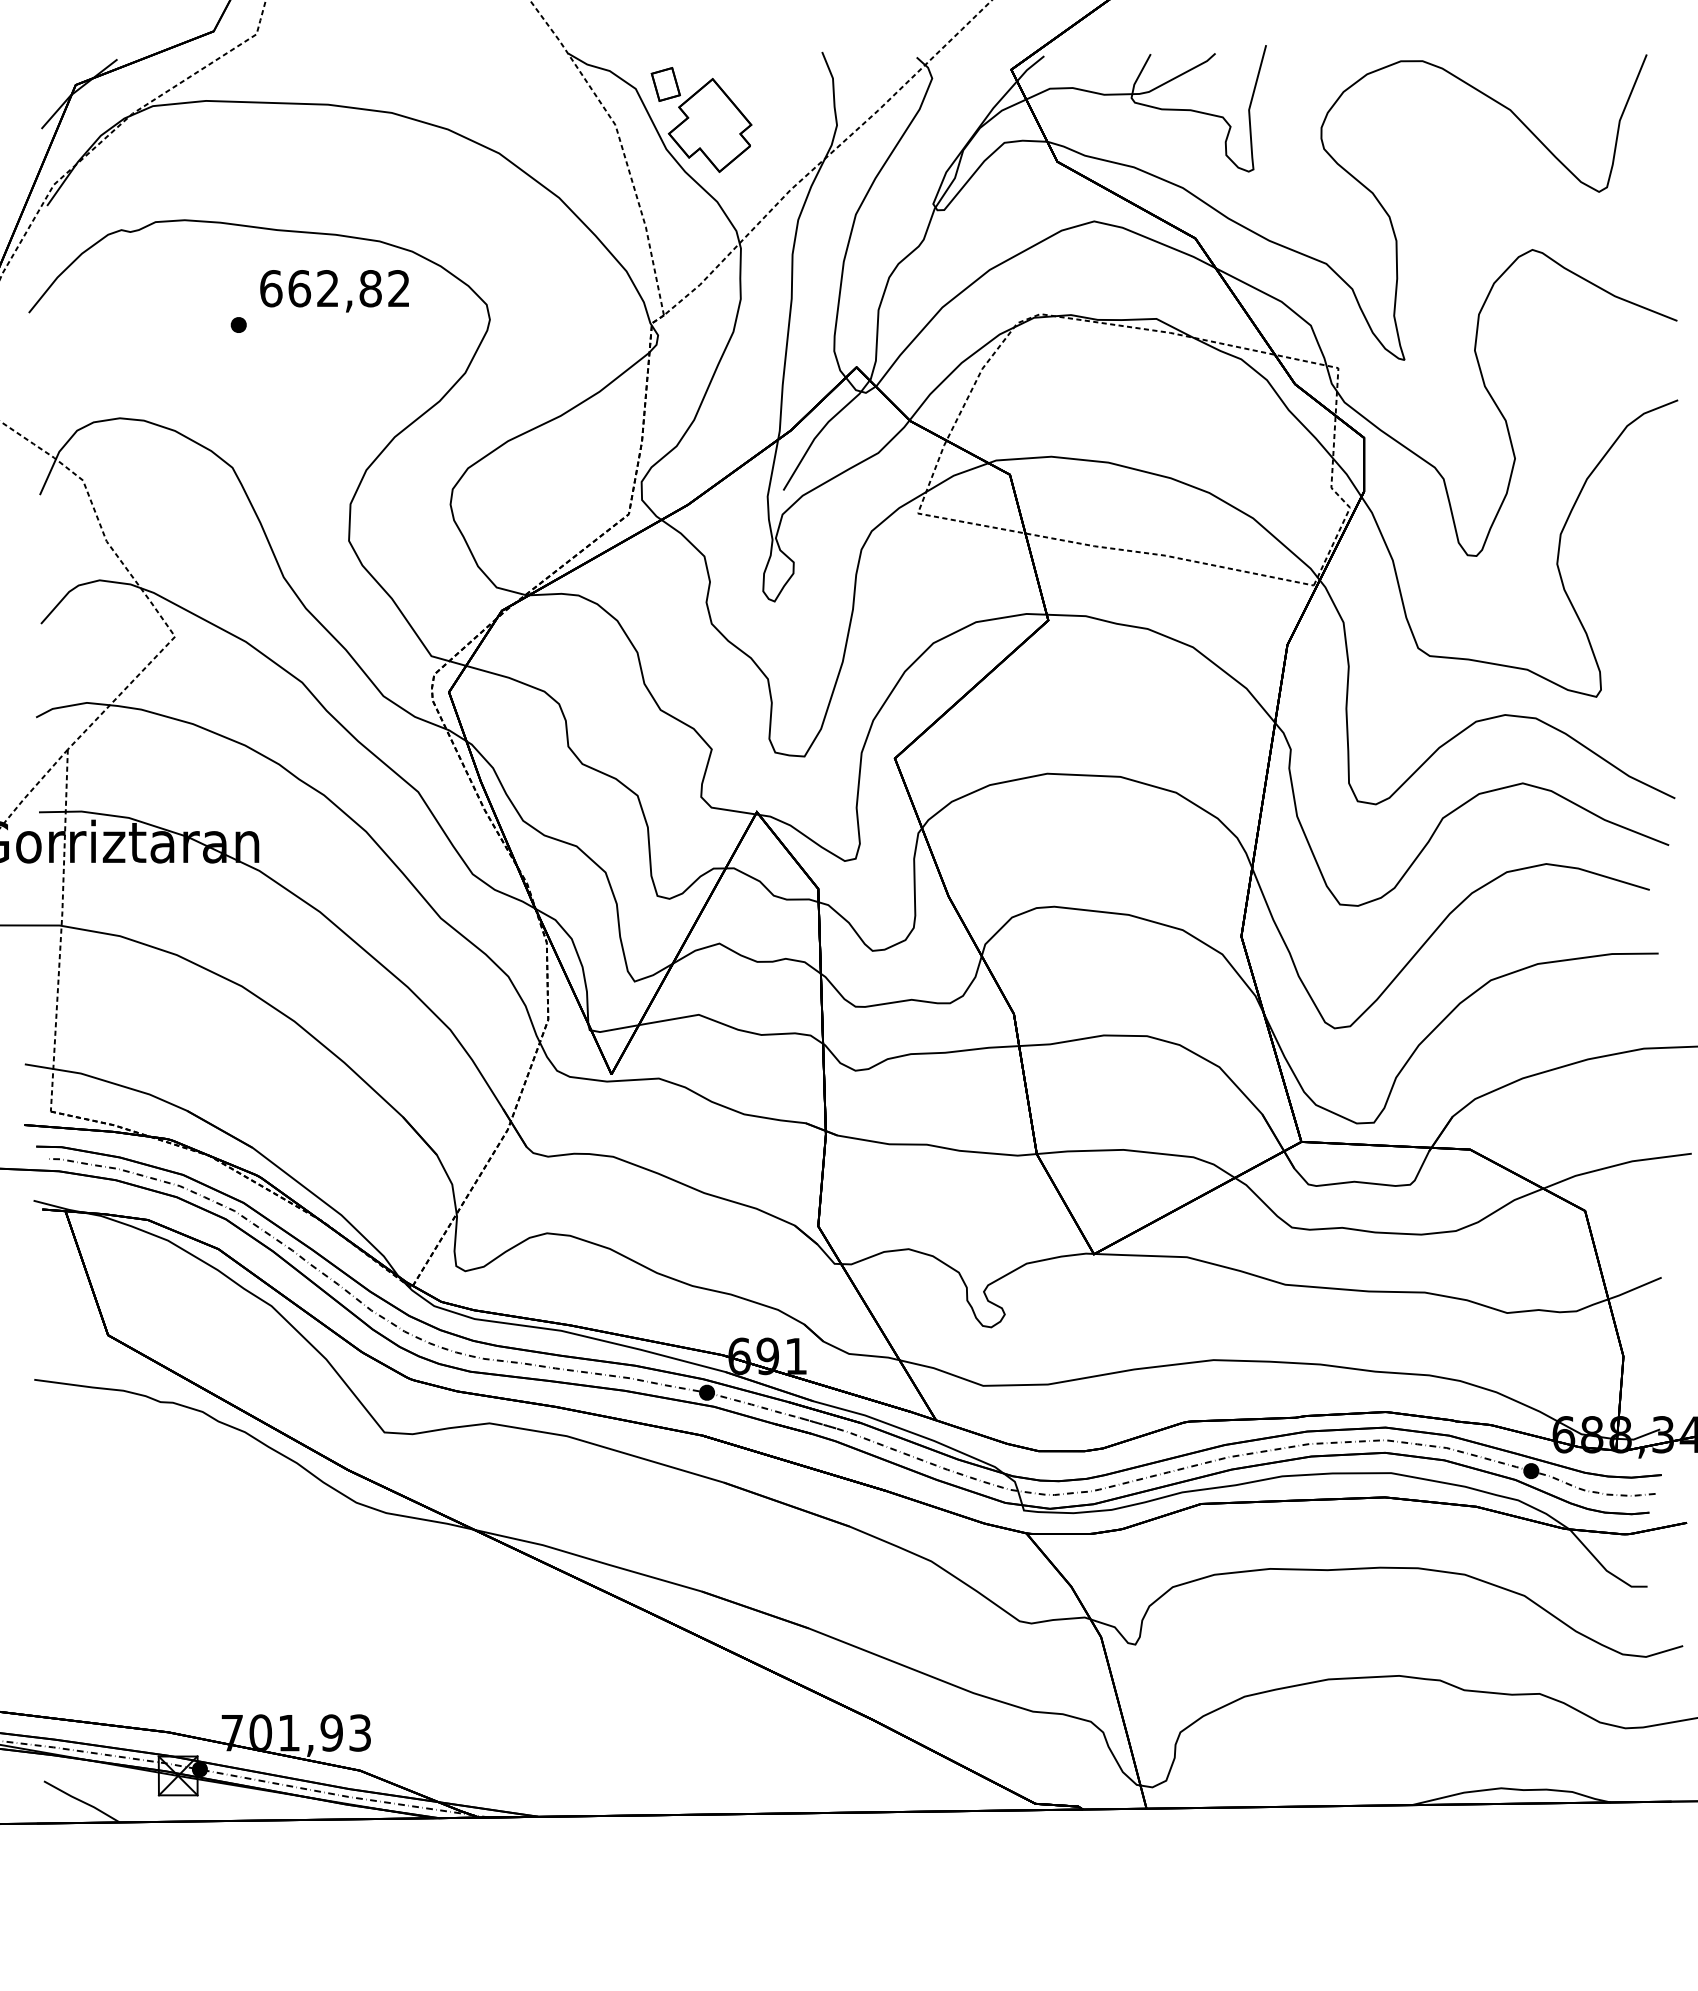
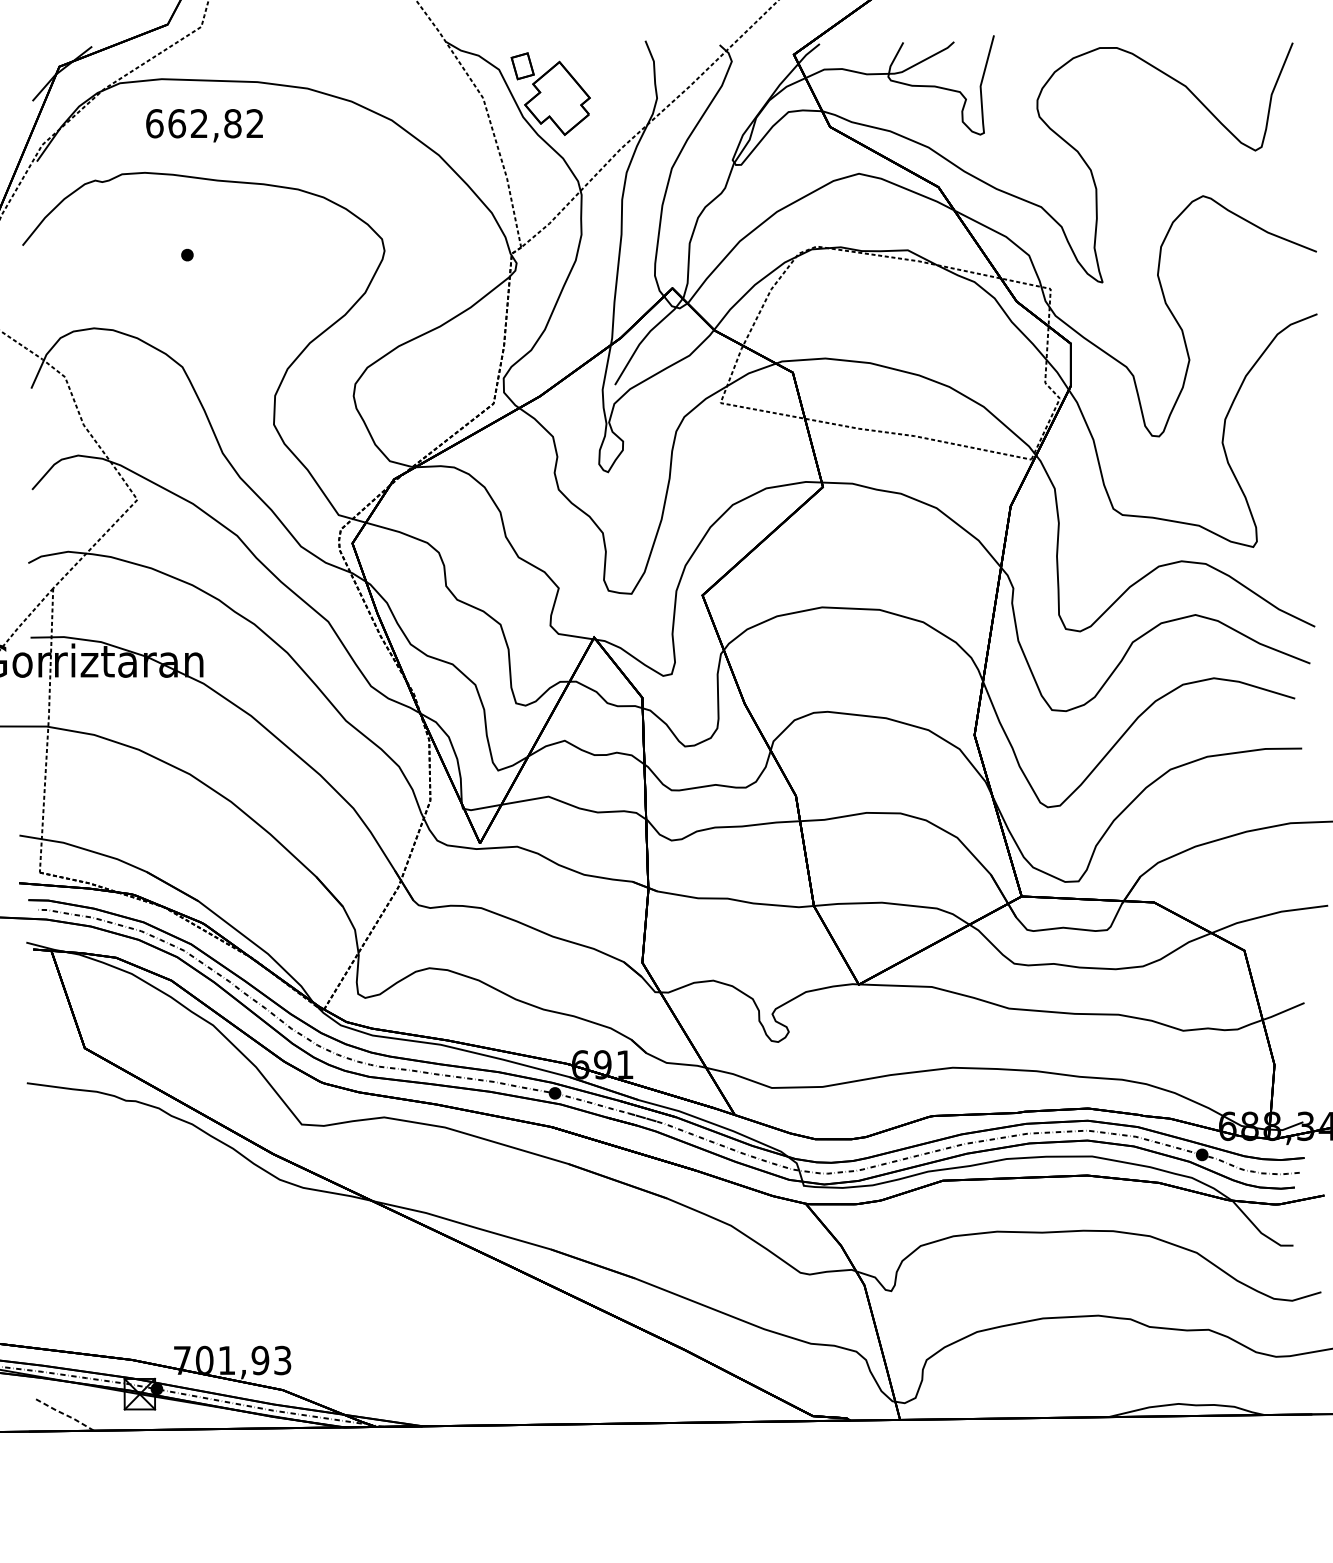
text: (334, 291) -> (204, 125), moved
line: (81, 1801) -> (63, 1414), solid -> dashed

